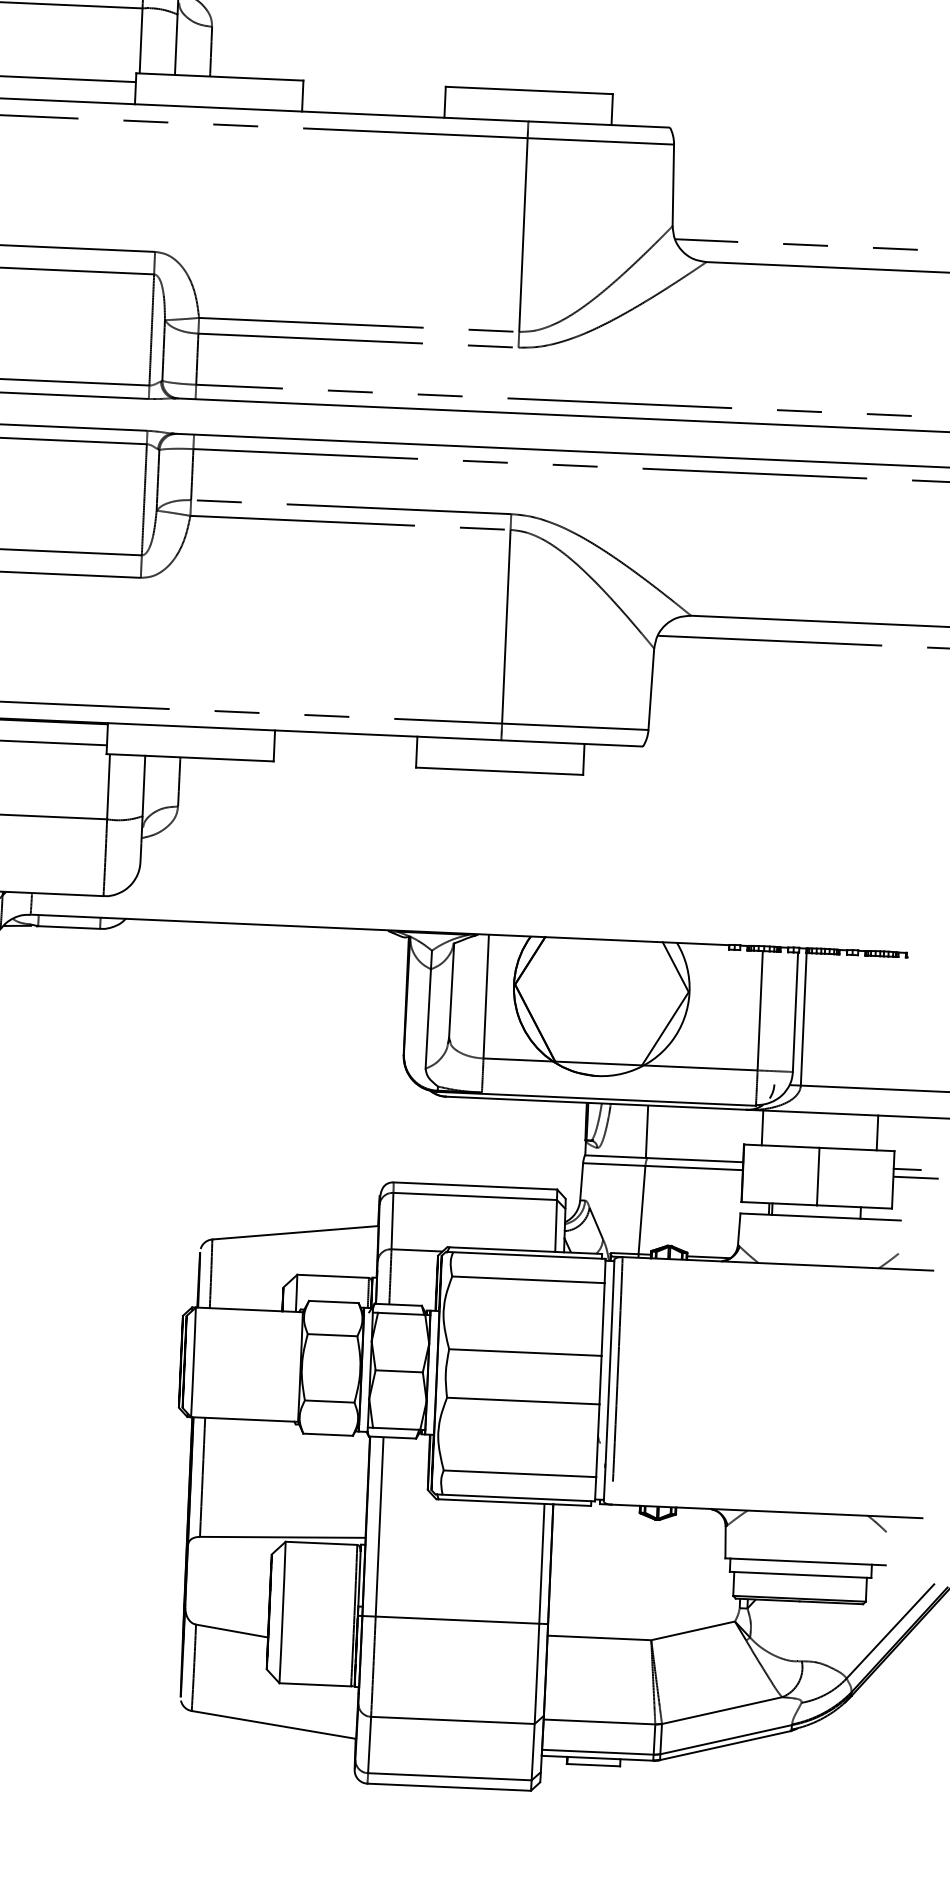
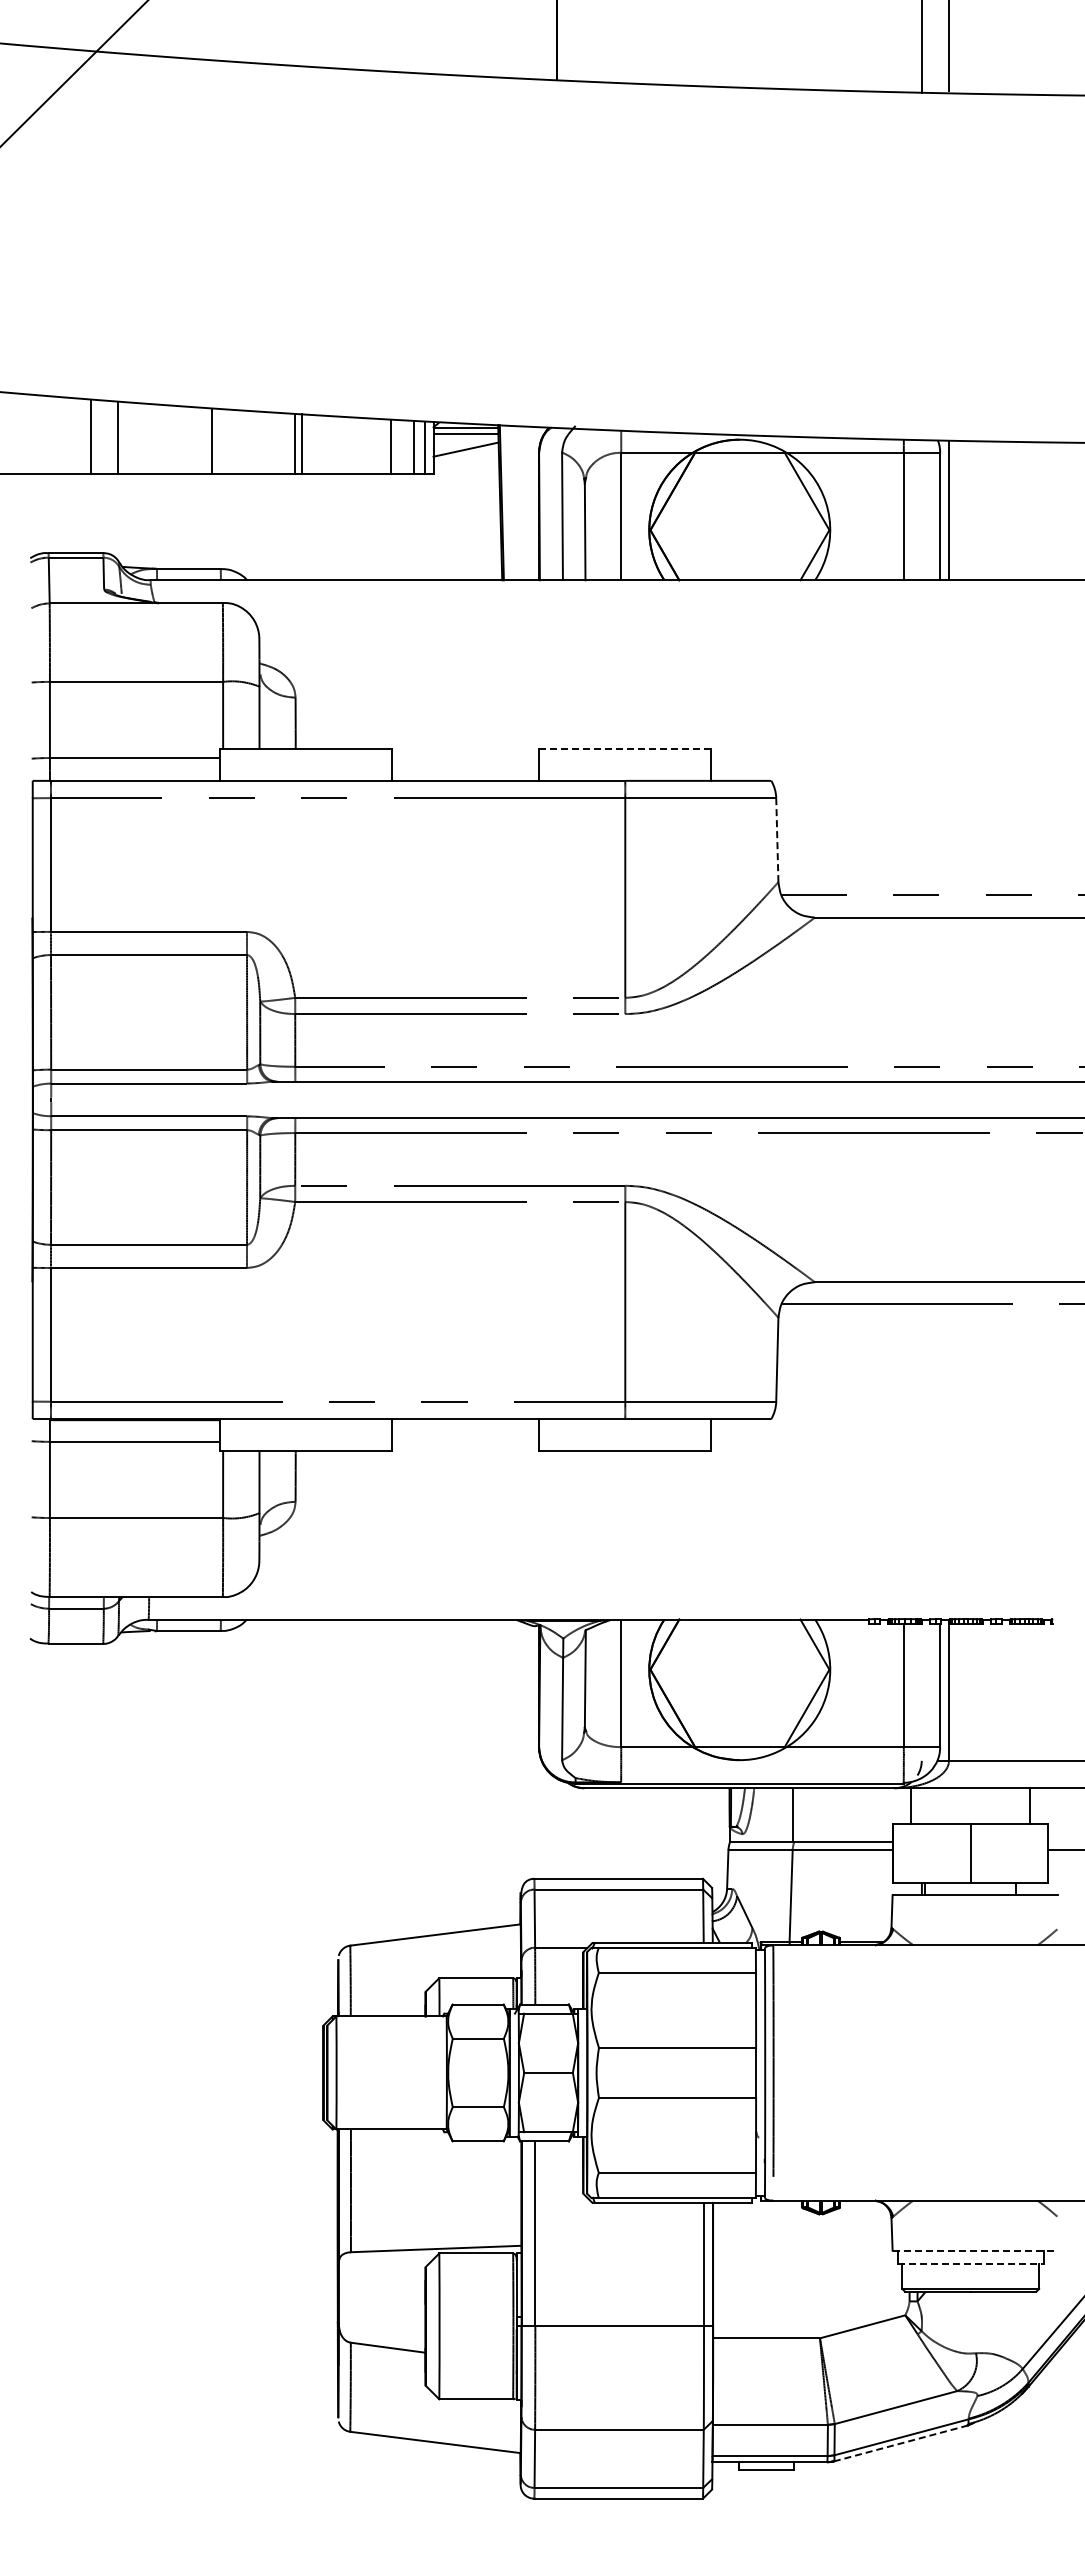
line: (529, 90) -> (625, 748), solid -> dashed
line: (673, 184) -> (777, 839), solid -> dashed
line: (907, 1169) -> (1062, 1842), removed
line: (805, 1561) -> (975, 2250), solid -> dashed
line: (800, 1574) -> (970, 2264), solid -> dashed
line: (724, 1745) -> (900, 2443), solid -> dashed

